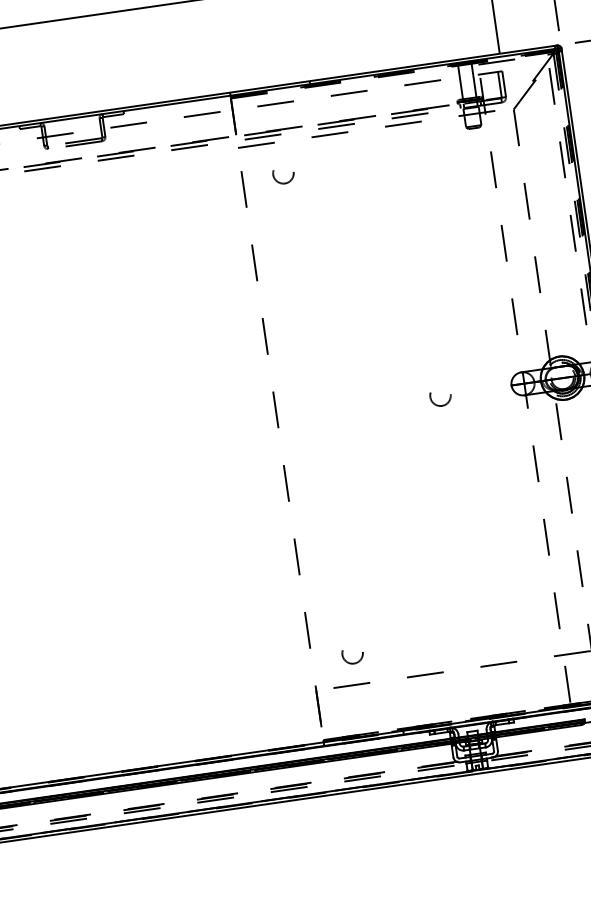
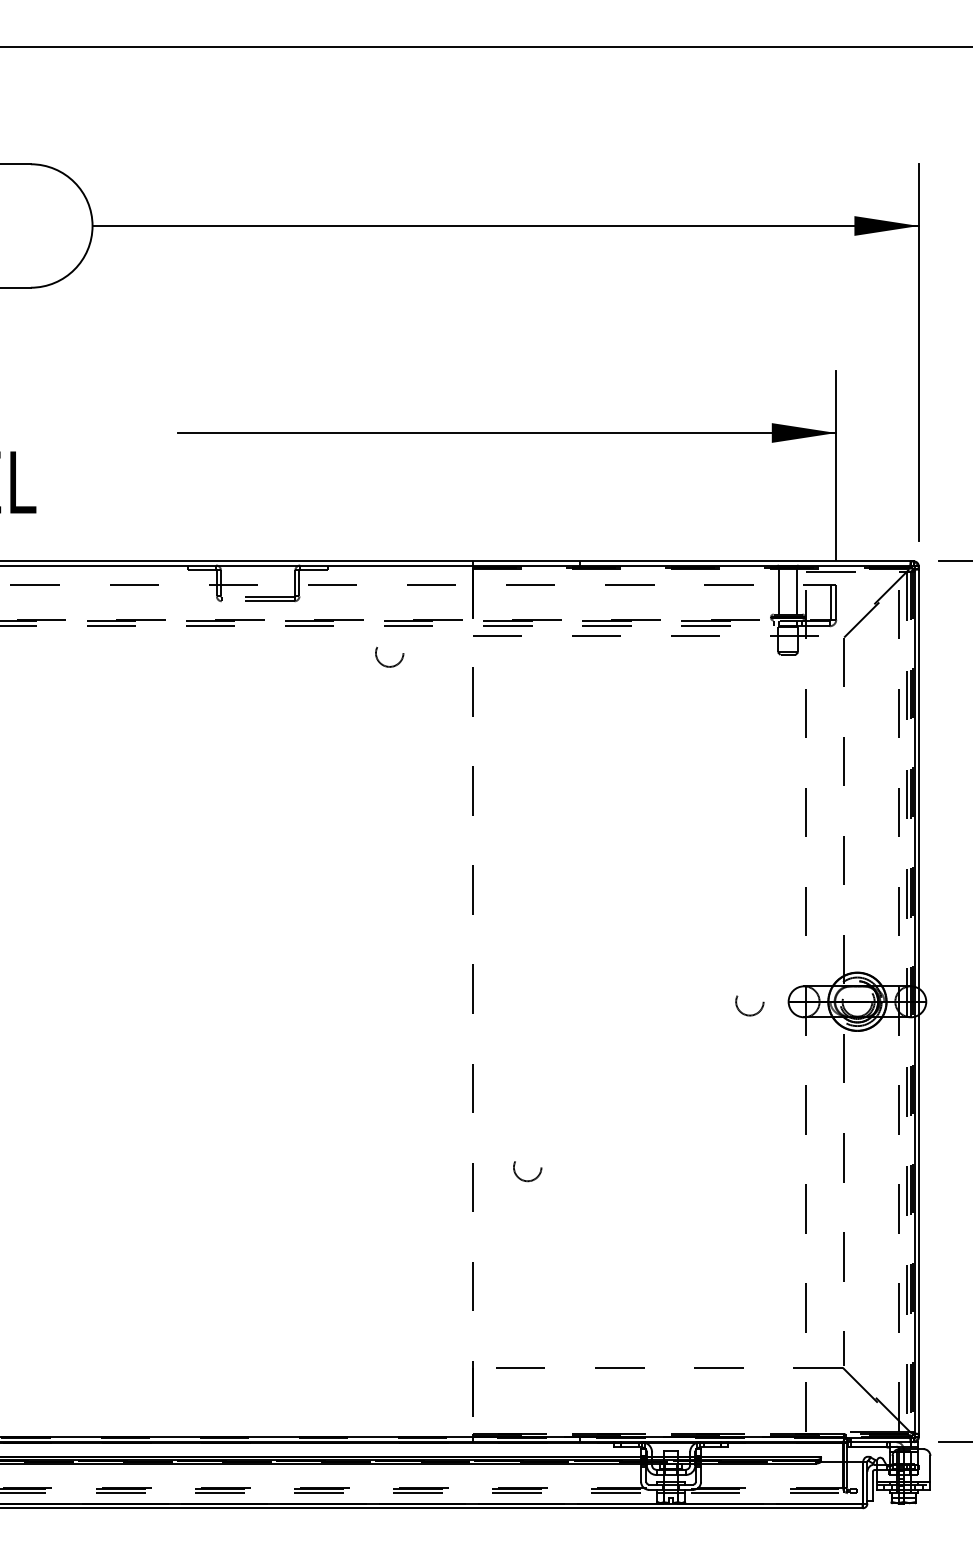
circle: (283, 175) -> (389, 656), moved
circle: (440, 398) -> (749, 1005), moved
circle: (352, 656) -> (527, 1171), moved

